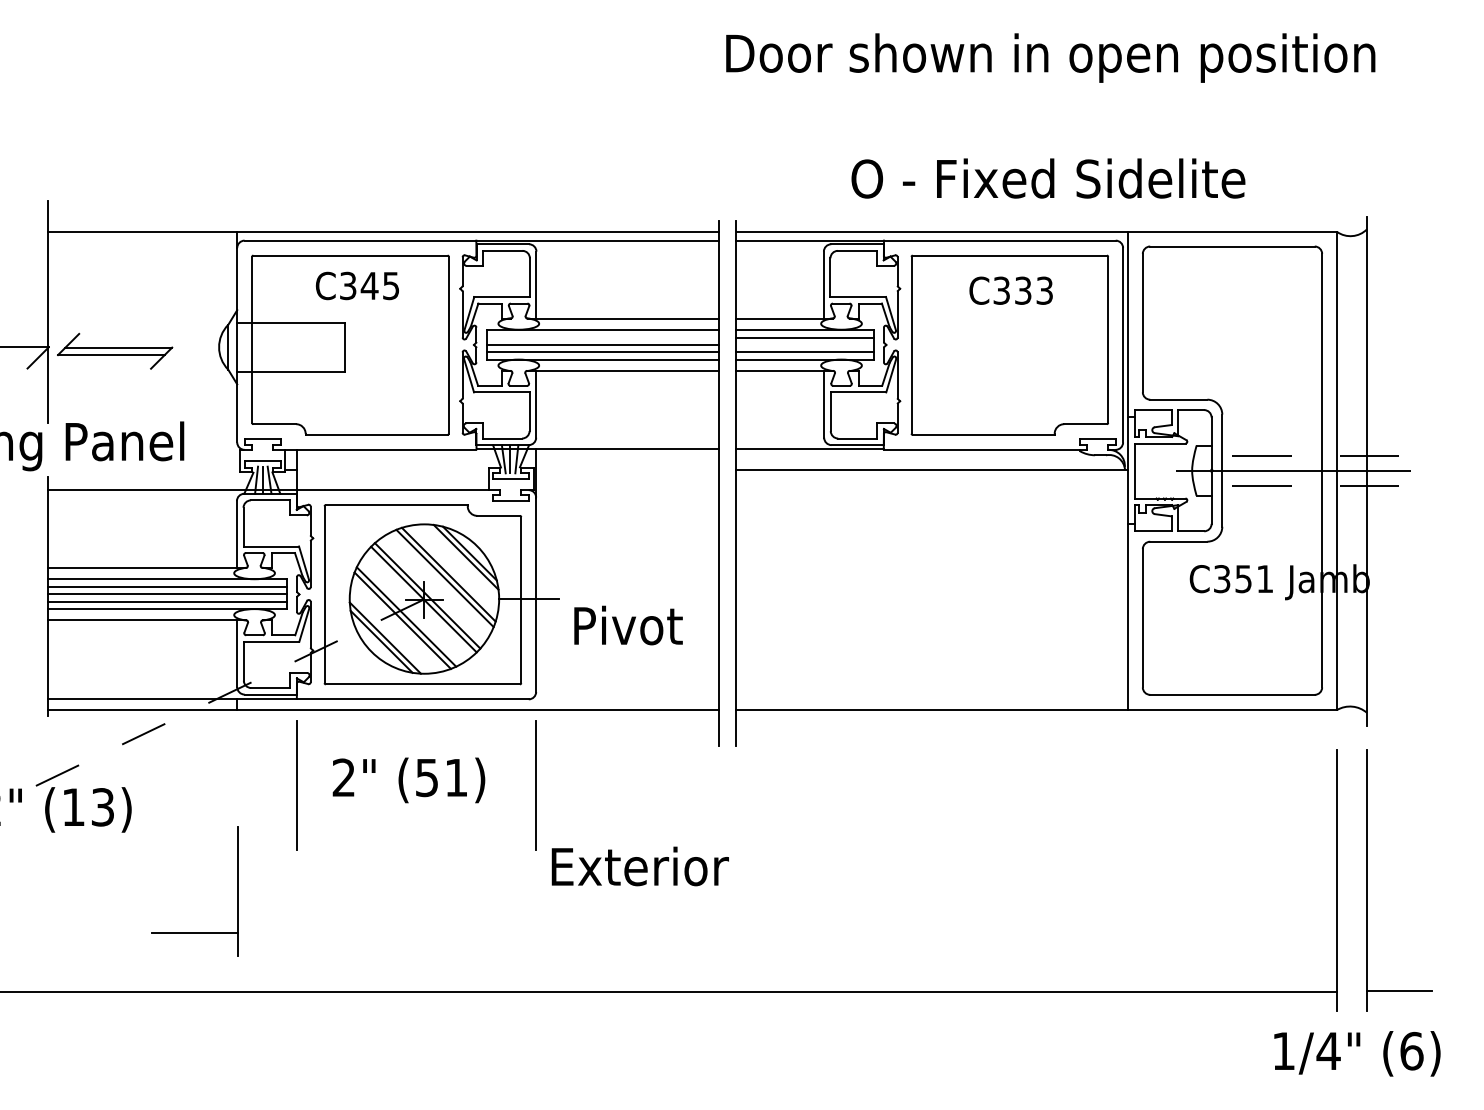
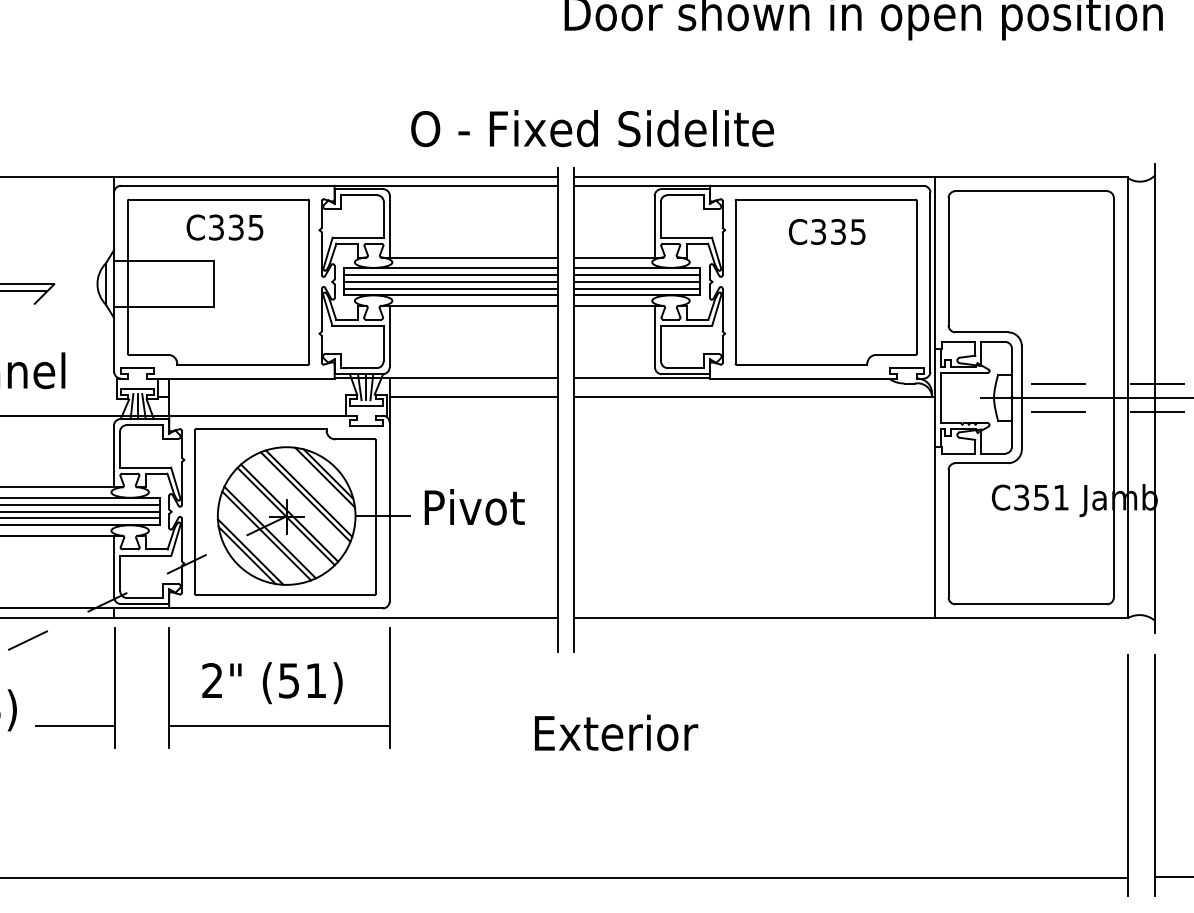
text: (1048, 178) -> (592, 128), moved
text: (369, 285) -> (236, 227), C345 -> C335
text: (1044, 290) -> (858, 231), C333 -> C335
line: (602, 337) -> (450, 275), added
line: (804, 344) -> (636, 281), added
line: (627, 470) -> (473, 397), added
text: (628, 625) -> (474, 507), moved
line: (416, 827) -> (279, 726), added
text: (639, 866) -> (615, 732), moved
part: (194, 932) -> (74, 725), moved

